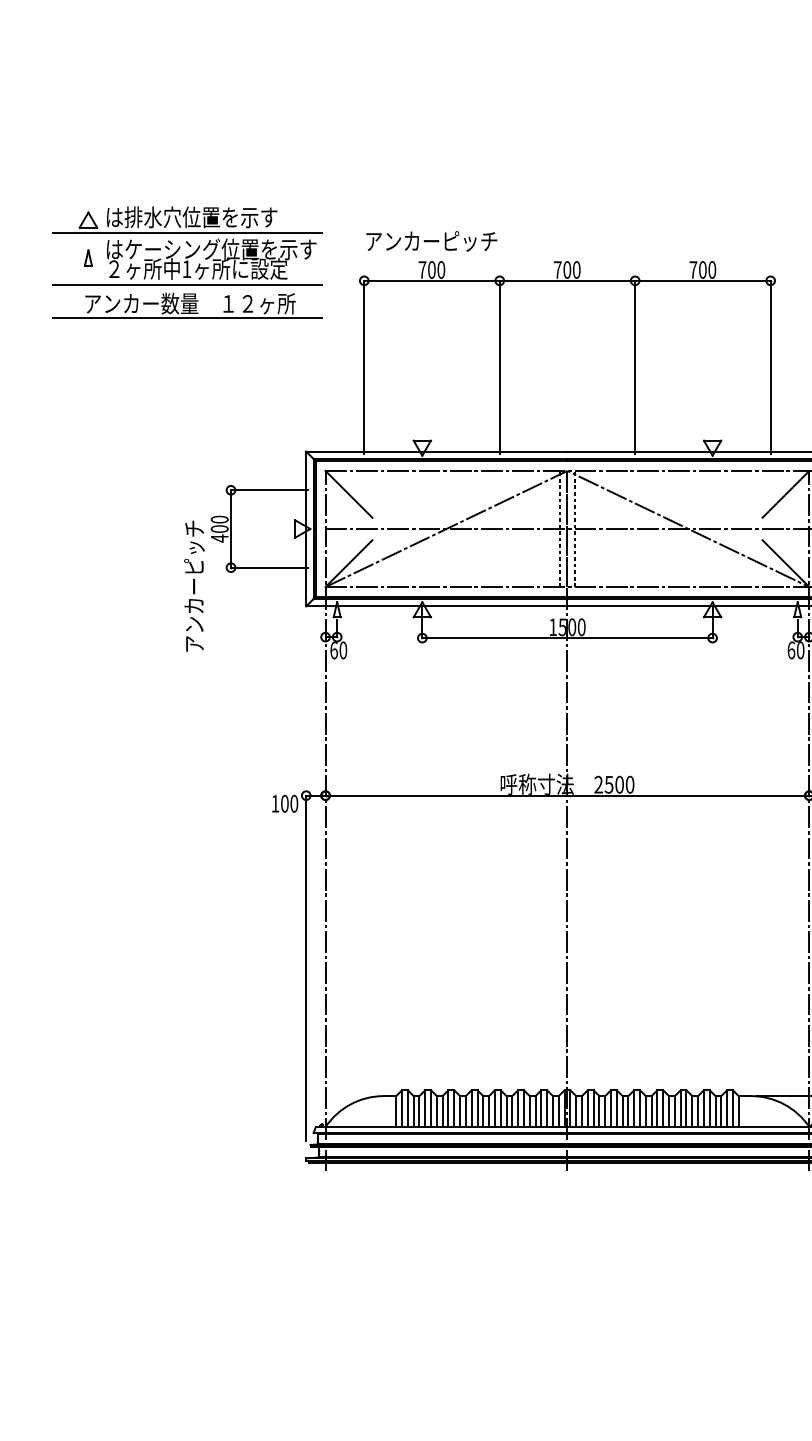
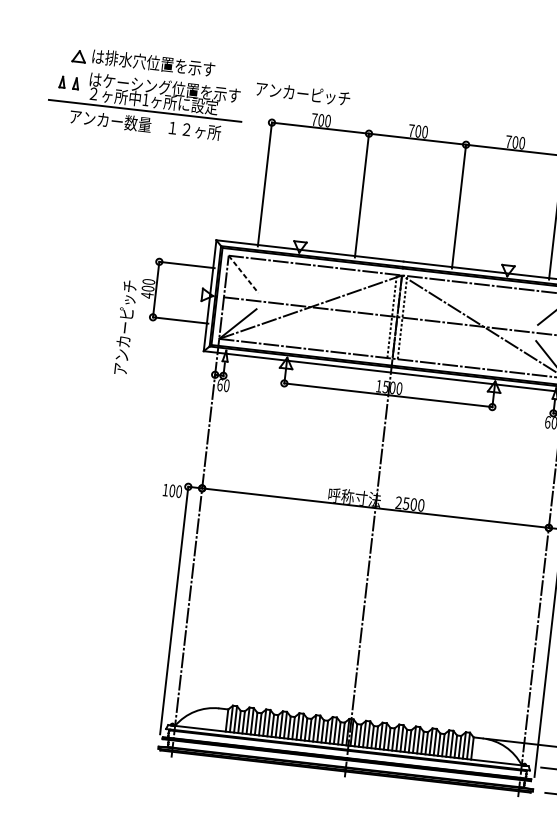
line: (187, 233) -> (149, 74), removed
text: (431, 241) -> (302, 93), moved
part: (69, 257) -> (62, 81), added
line: (187, 318) -> (142, 135), removed
line: (349, 494) -> (243, 274), solid -> dashed

